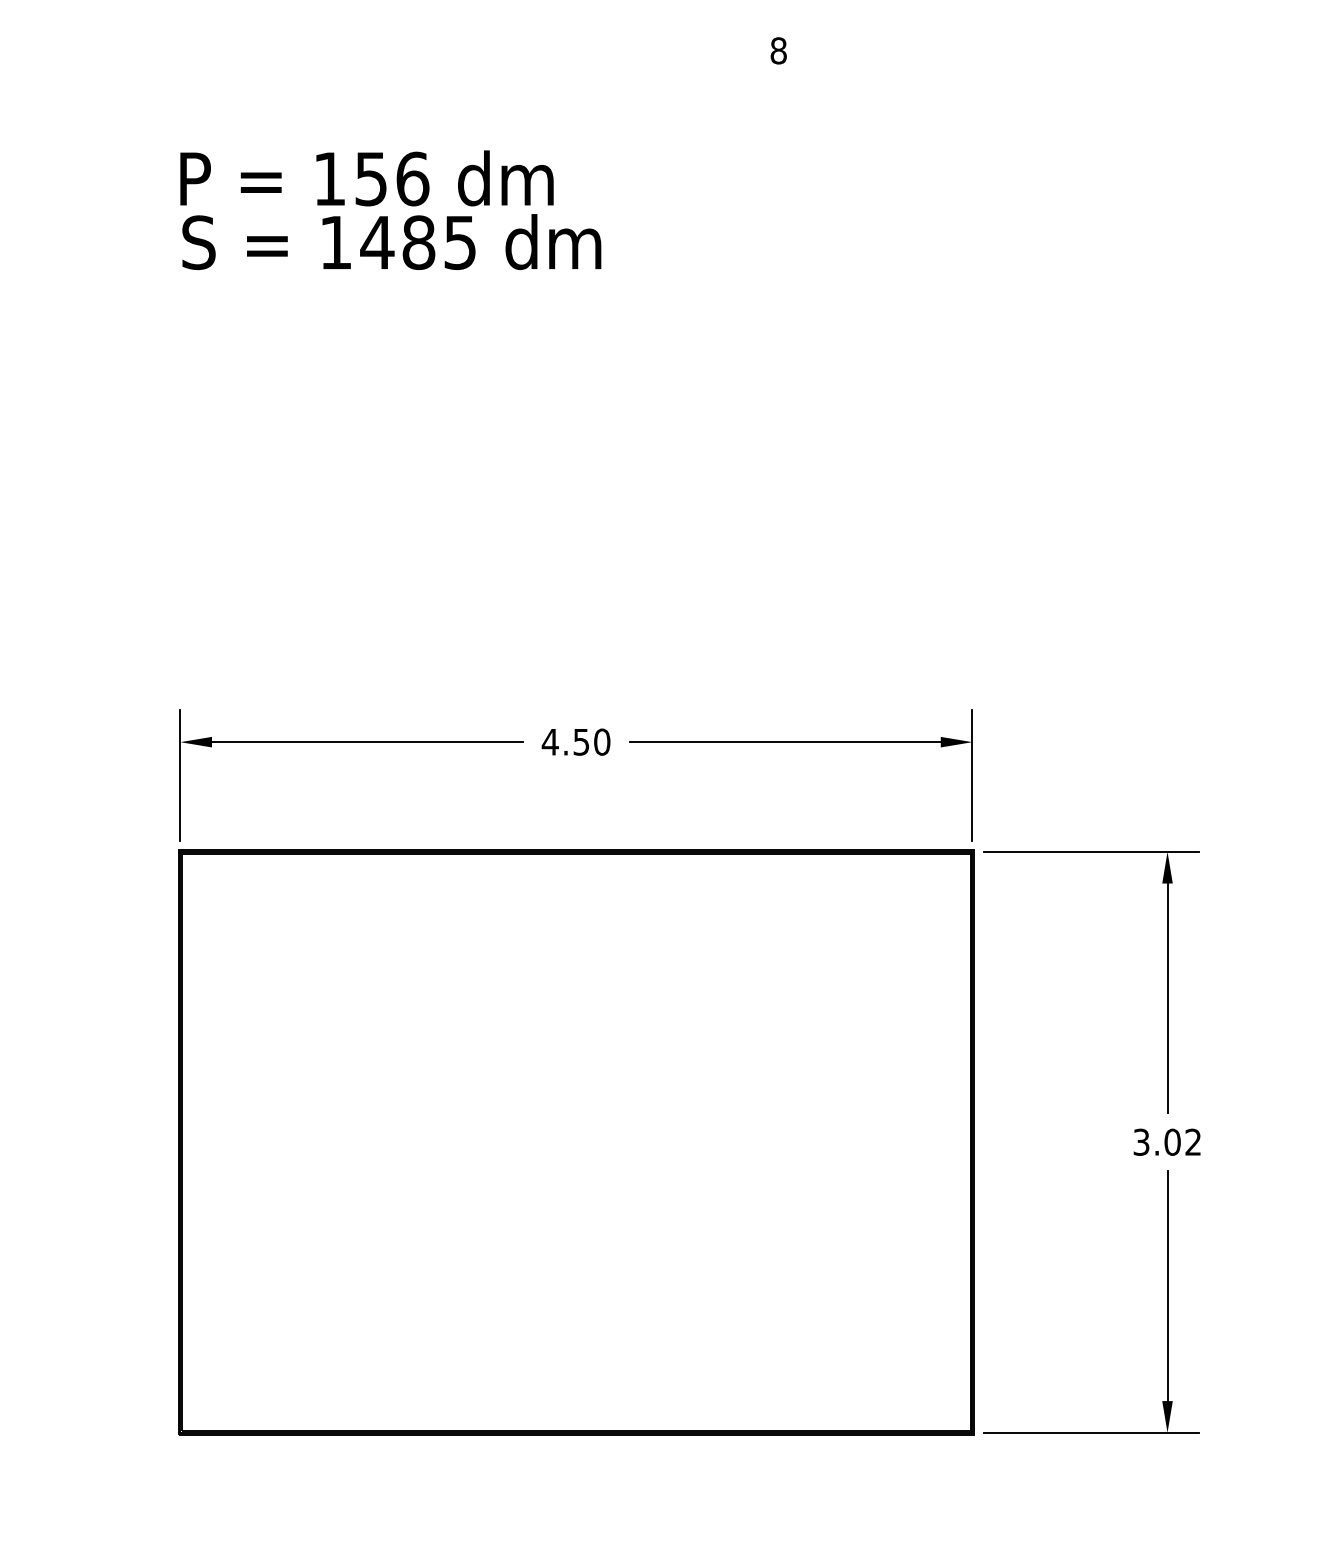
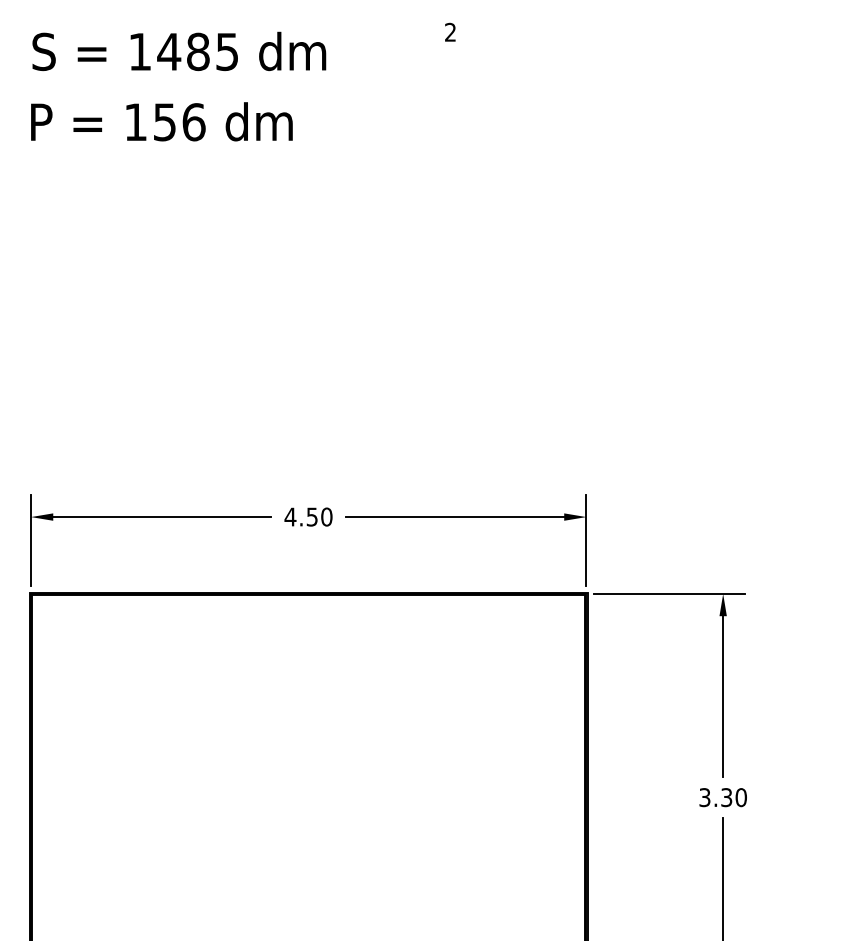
text: (778, 50) -> (450, 32), 8 -> 2
text: (391, 241) -> (179, 51), moved
text: (1182, 1141) -> (733, 797), 3.02 -> 3.30

